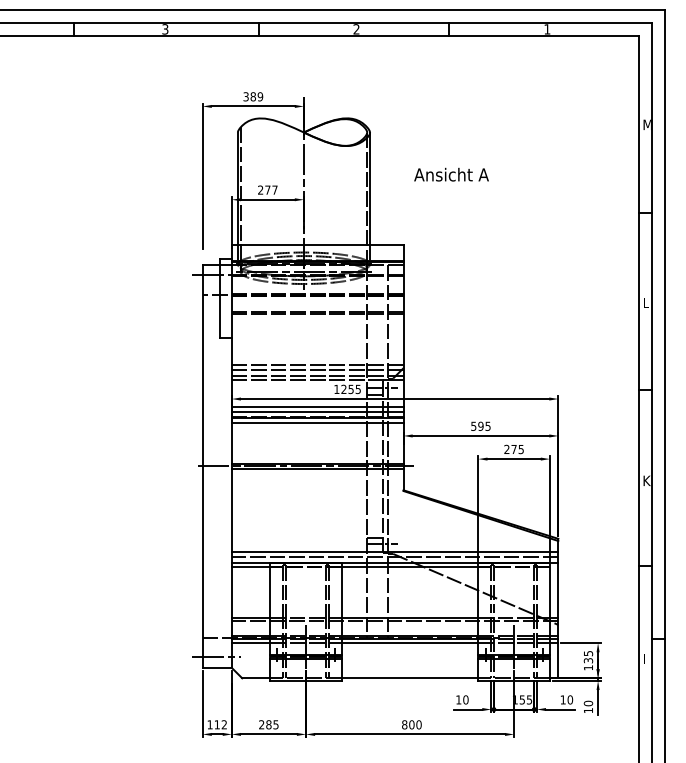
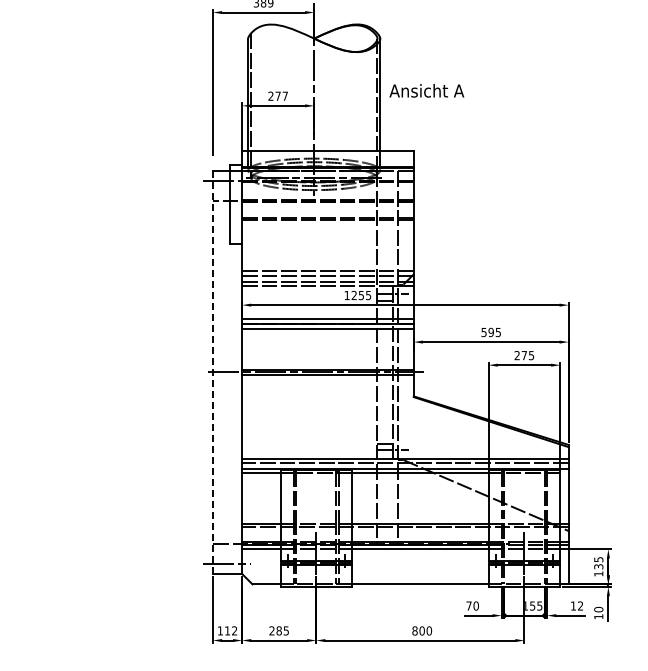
text: (451, 174) -> (426, 90), moved
line: (317, 407) -> (327, 313), removed
line: (202, 466) -> (212, 372), solid -> dashed
text: (458, 699) -> (468, 605), 10 -> 70
text: (570, 699) -> (580, 605), 10 -> 12

